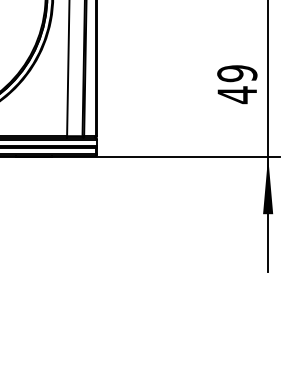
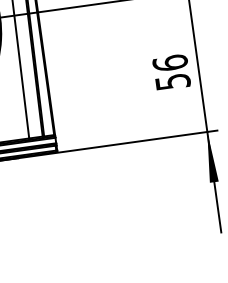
text: (237, 84) -> (171, 72), 49 -> 56

